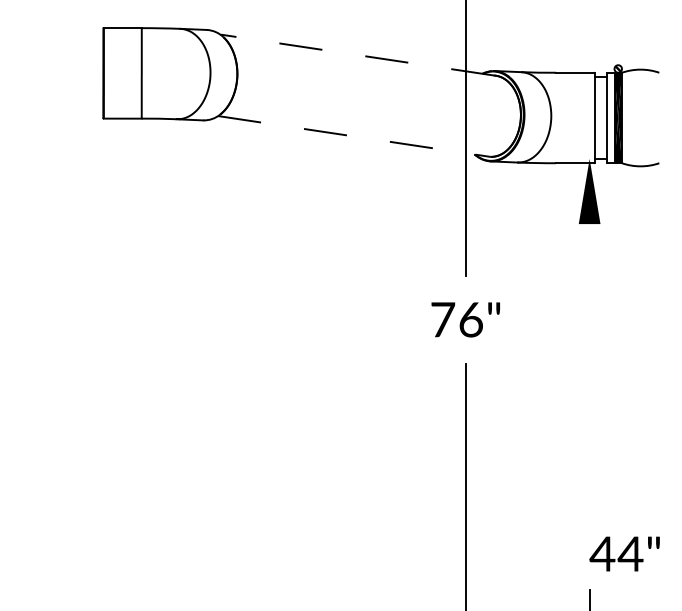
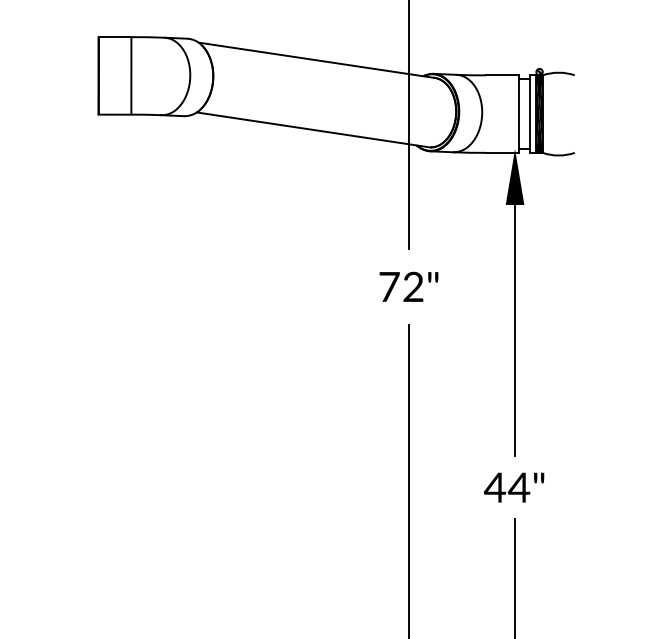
line: (356, 55) -> (315, 60), dashed -> solid
line: (354, 135) -> (313, 129), dashed -> solid
text: (471, 319) -> (413, 286), 76" -> 72"
line: (590, 370) -> (515, 330), added
text: (624, 553) -> (513, 487), moved

